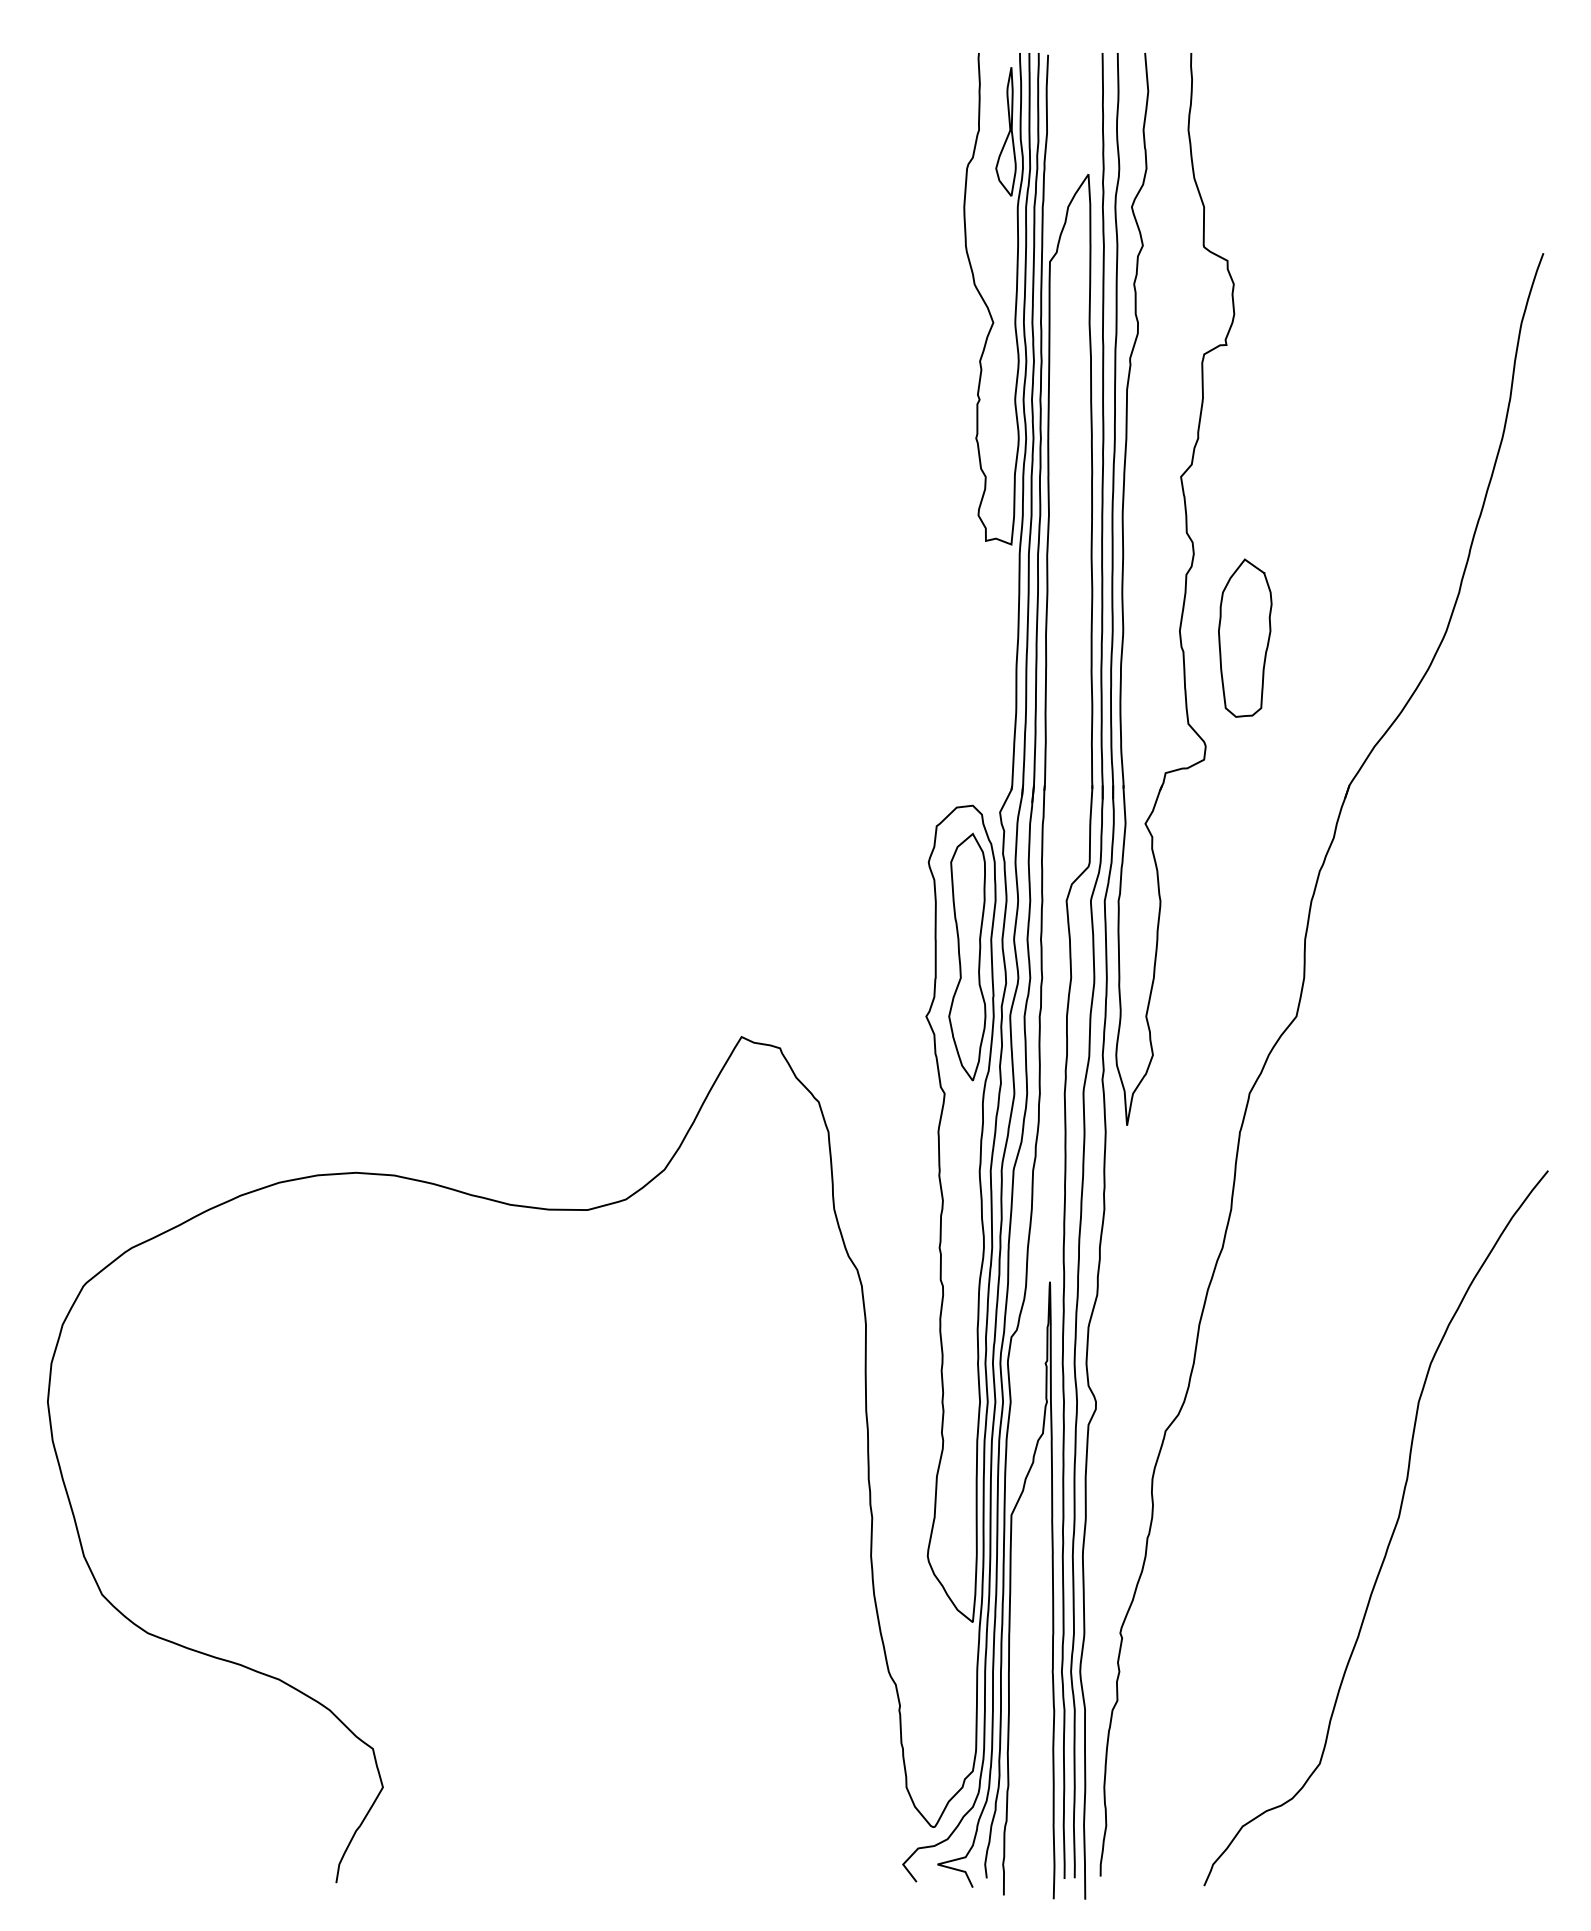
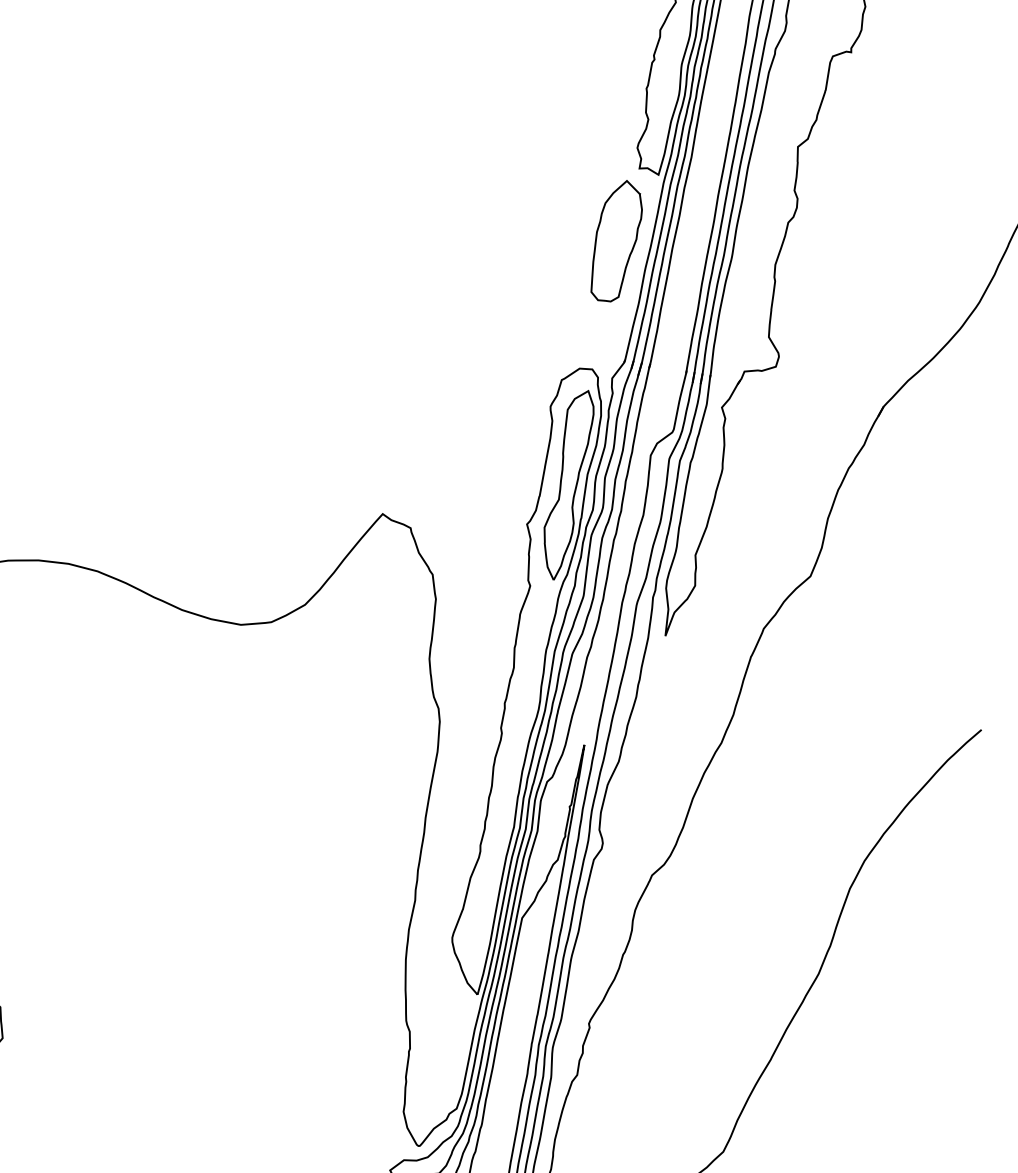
part: (1245, 637) -> (616, 240), moved

